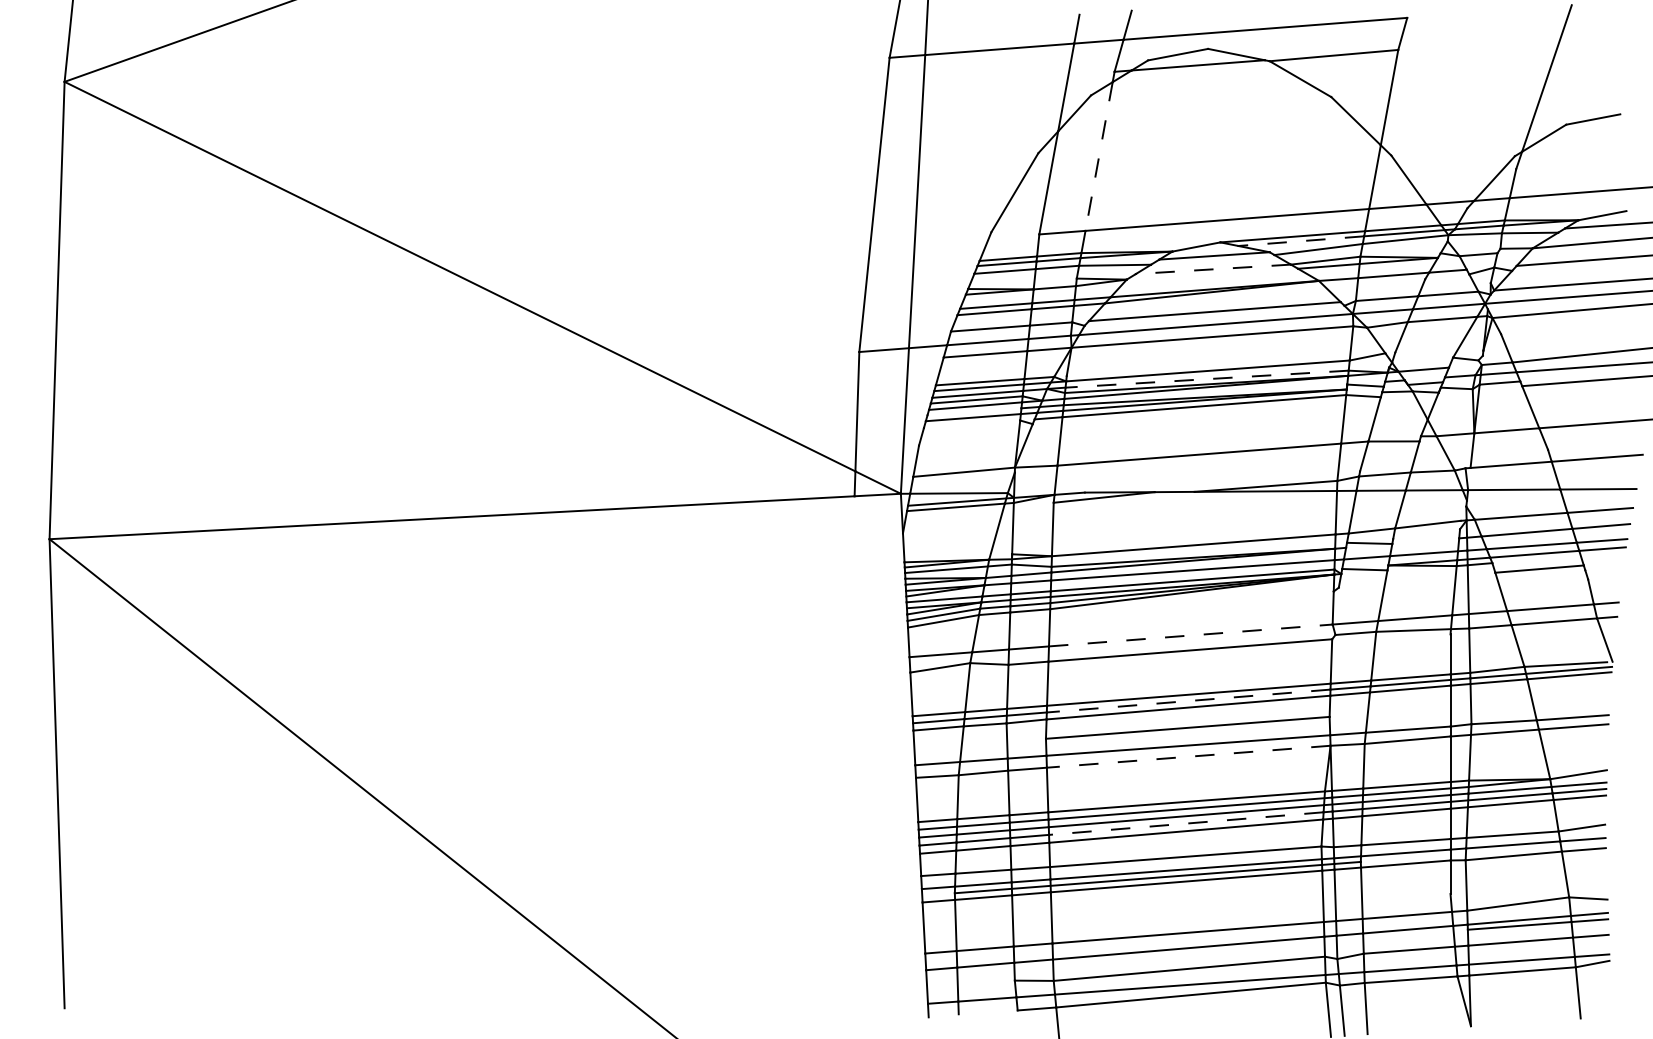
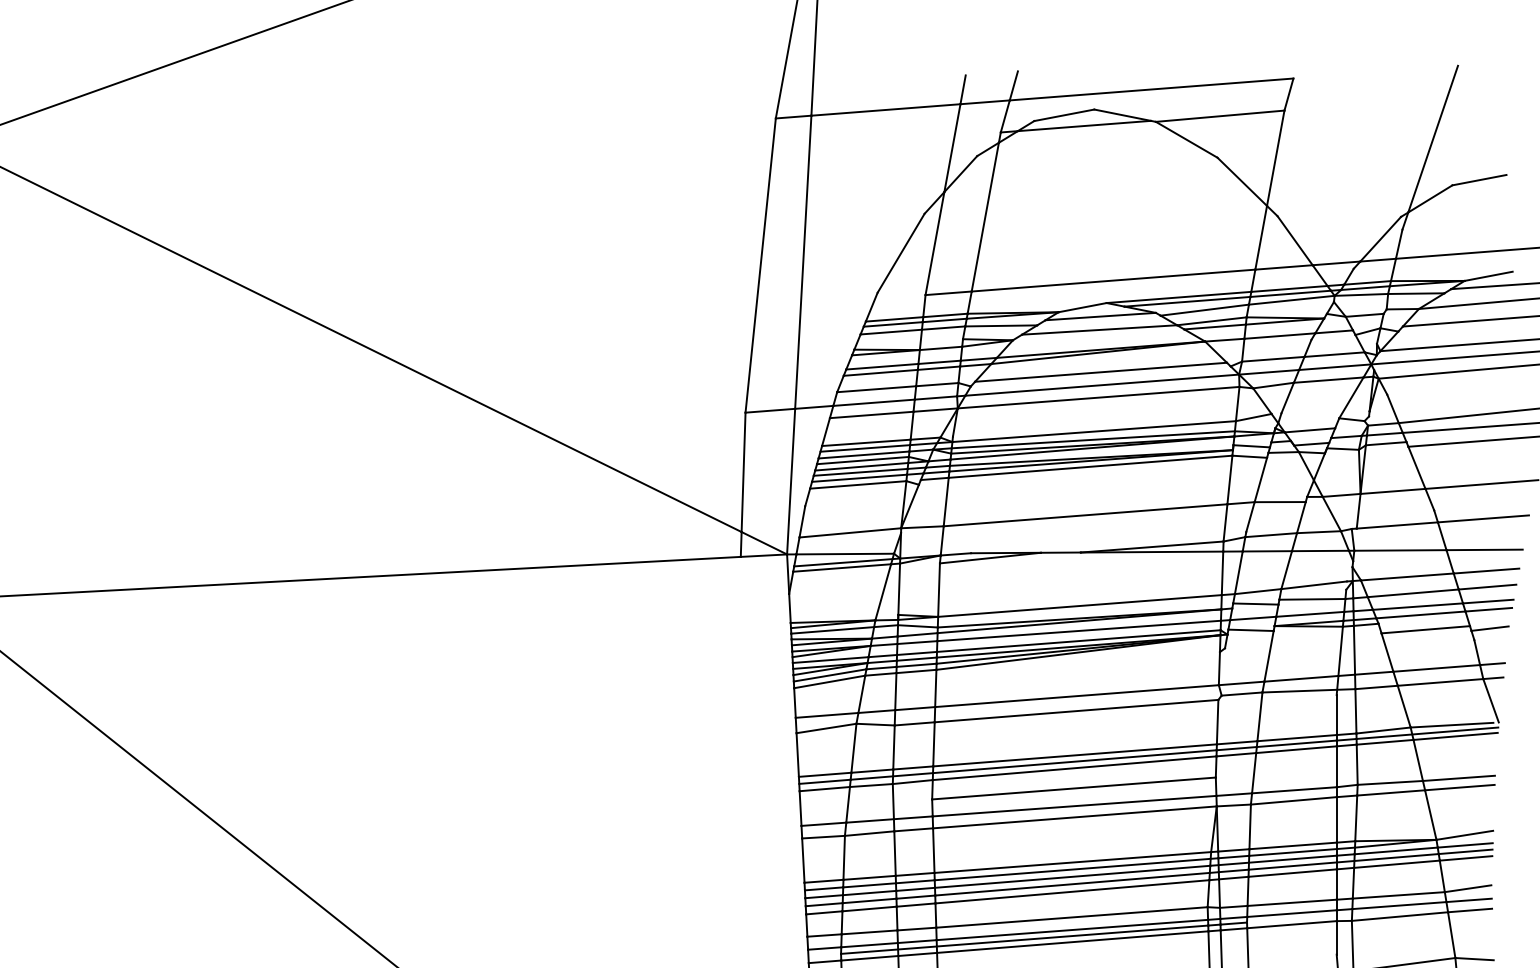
line: (1099, 156) -> (985, 217), dashed -> solid
line: (1300, 241) -> (1186, 302), dashed -> solid
line: (1213, 269) -> (1099, 330), dashed -> solid
line: (1207, 379) -> (1093, 440), dashed -> solid
line: (974, 411) -> (860, 472), added
line: (971, 424) -> (857, 485), added
line: (1426, 538) -> (1312, 599), added
line: (1603, 567) -> (1489, 628), added
line: (1191, 635) -> (1077, 696), dashed -> solid
line: (1188, 701) -> (1074, 762), dashed -> solid
line: (1188, 756) -> (1074, 817), dashed -> solid
line: (1186, 823) -> (1072, 884), dashed -> solid

